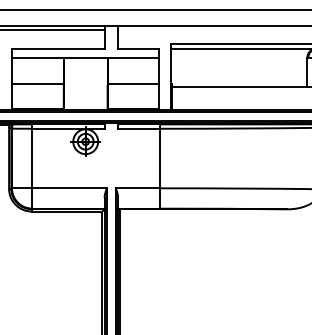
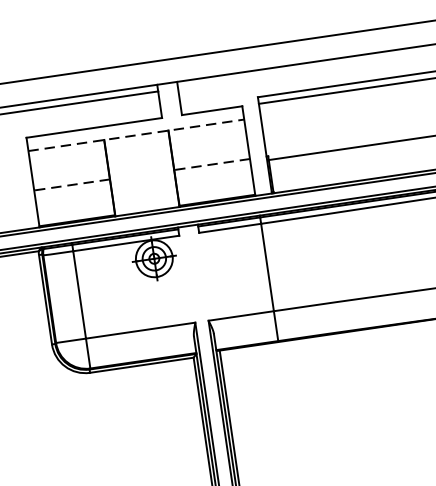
line: (85, 57) -> (136, 135), solid -> dashed
line: (37, 84) -> (71, 185), solid -> dashed
line: (133, 84) -> (212, 164), solid -> dashed

